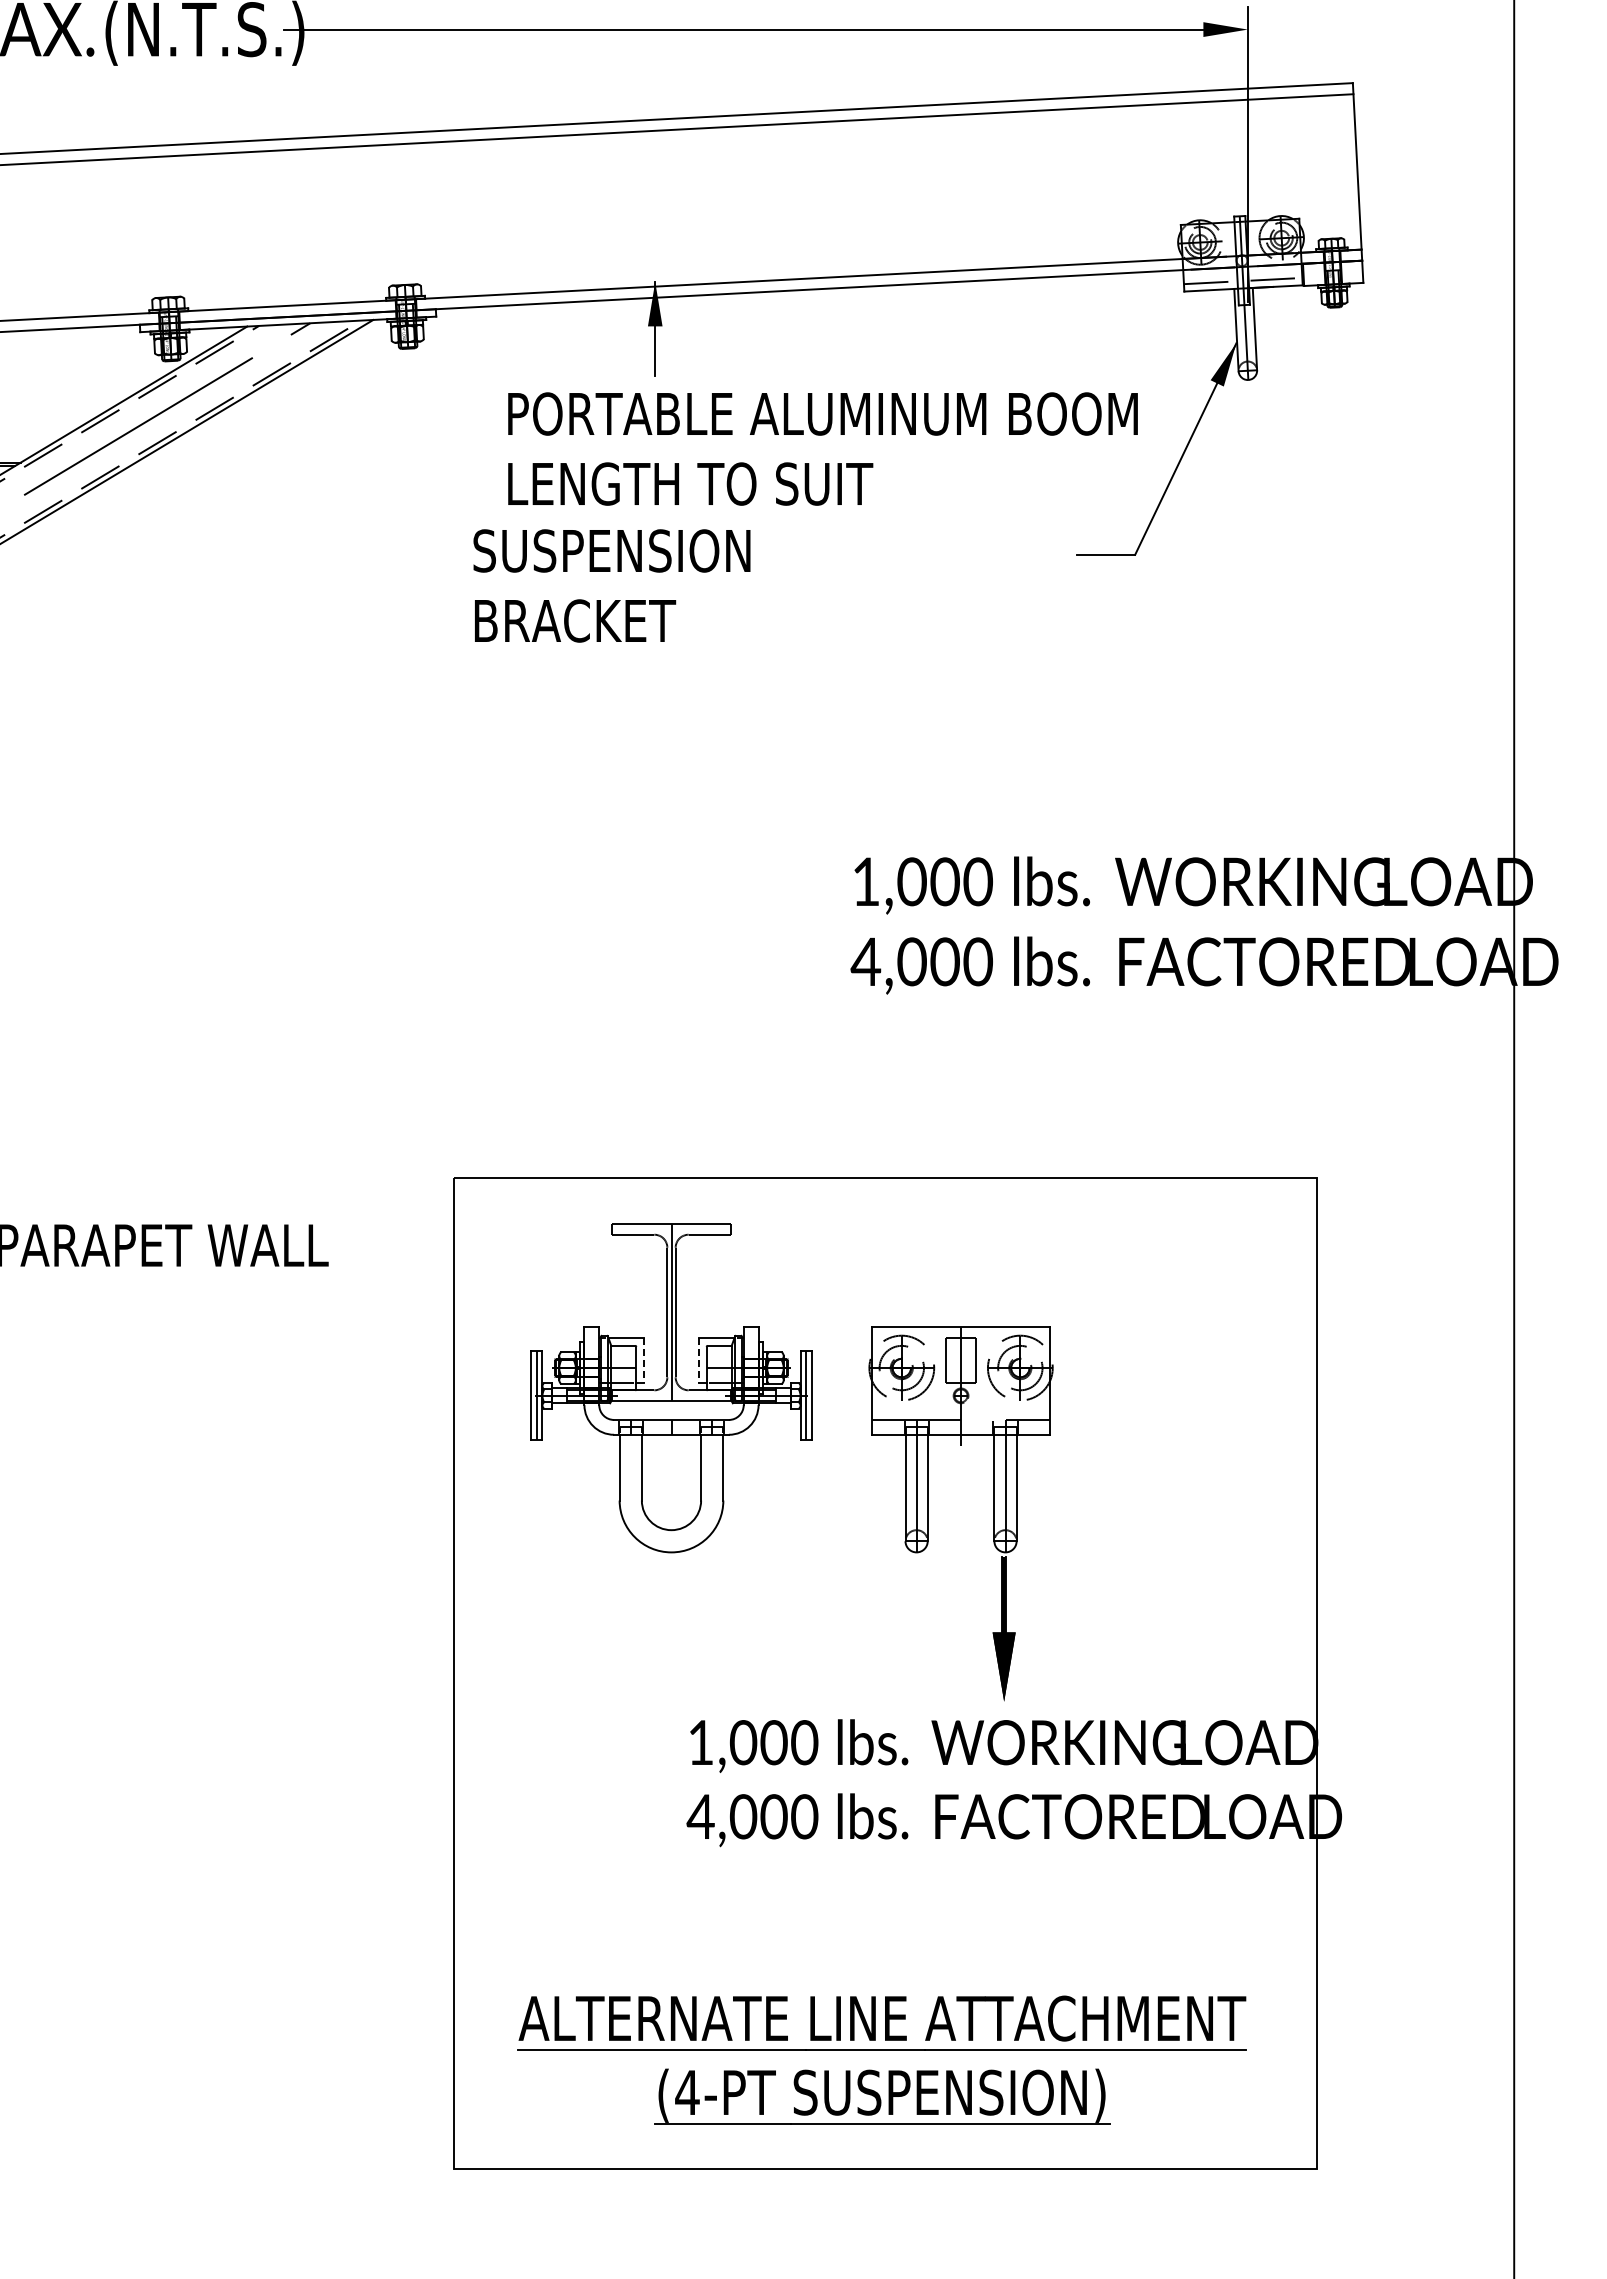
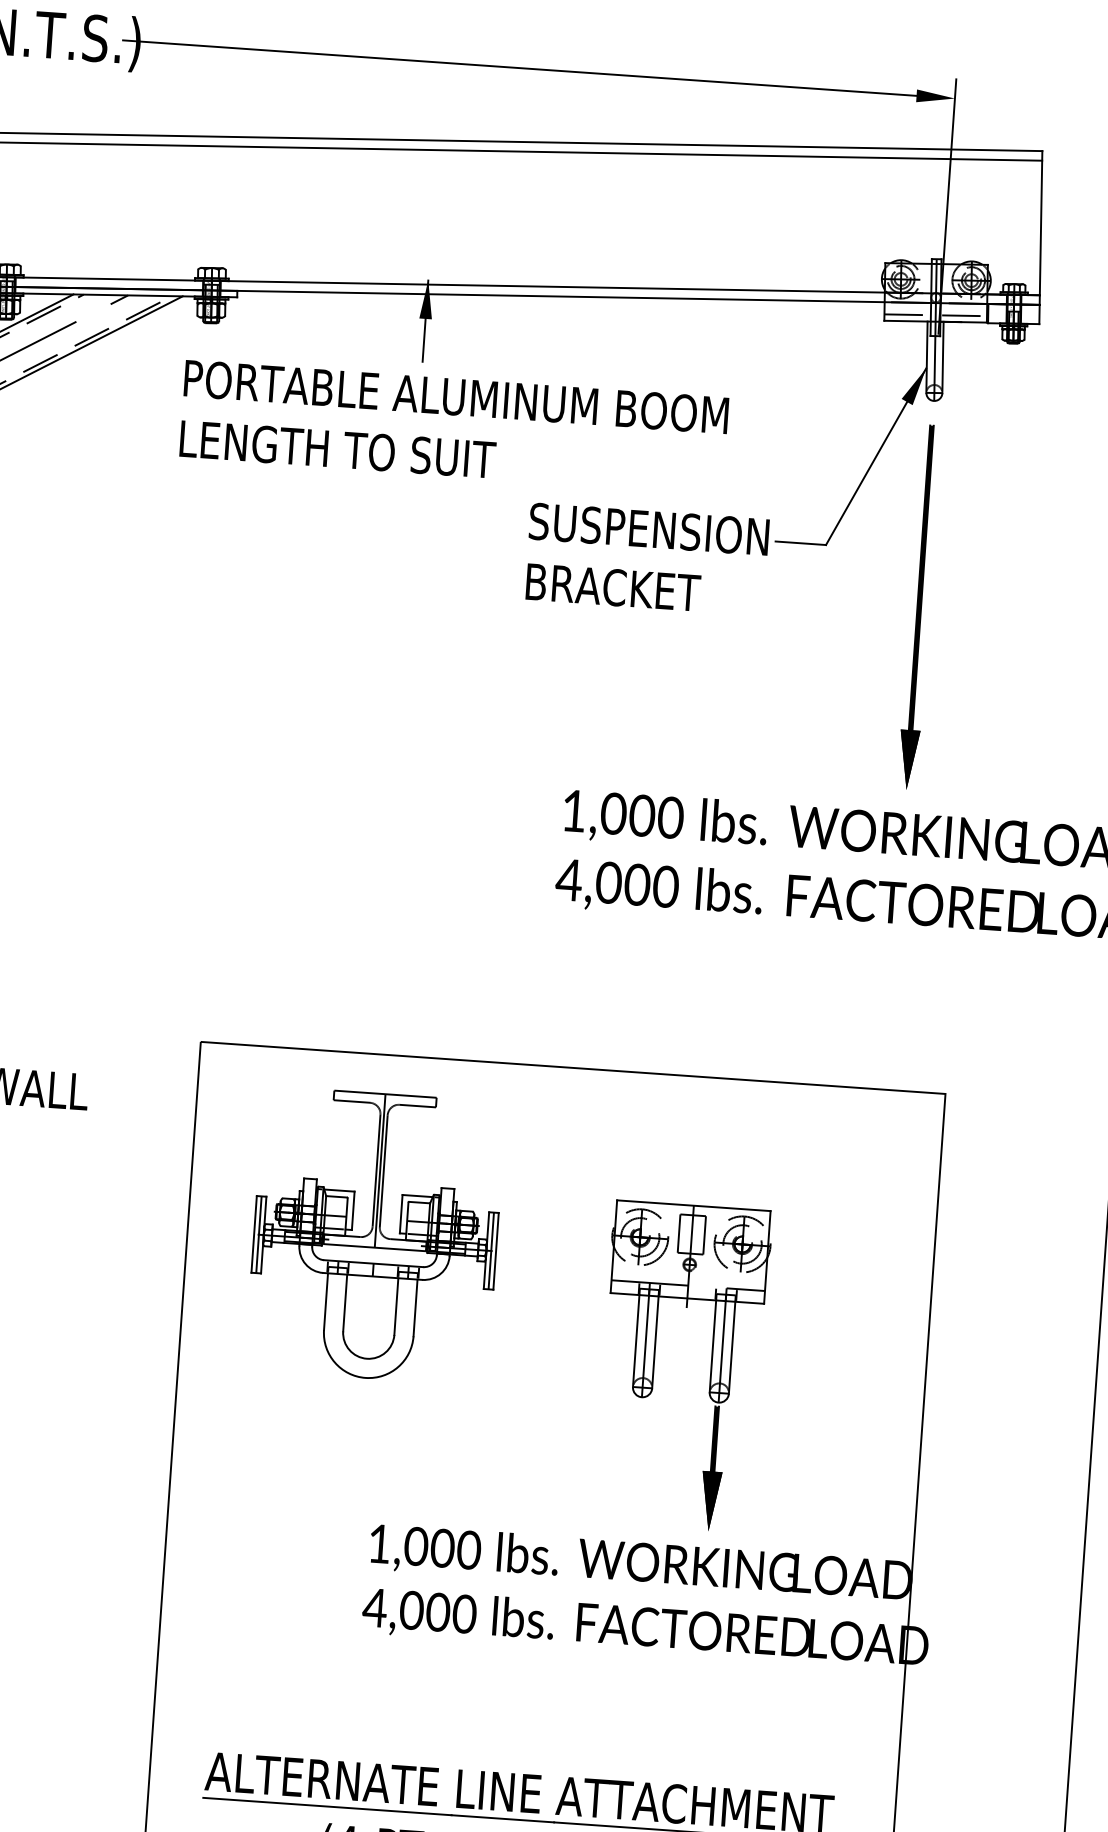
text: (822, 448) -> (453, 426), moved
text: (611, 585) -> (646, 559), moved
part: (1247, 619) -> (919, 607), added
line: (643, 1361) -> (353, 1211), dashed -> solid
line: (699, 1361) -> (401, 1214), dashed -> solid
part: (928, 1513) -> (654, 1364), moved

